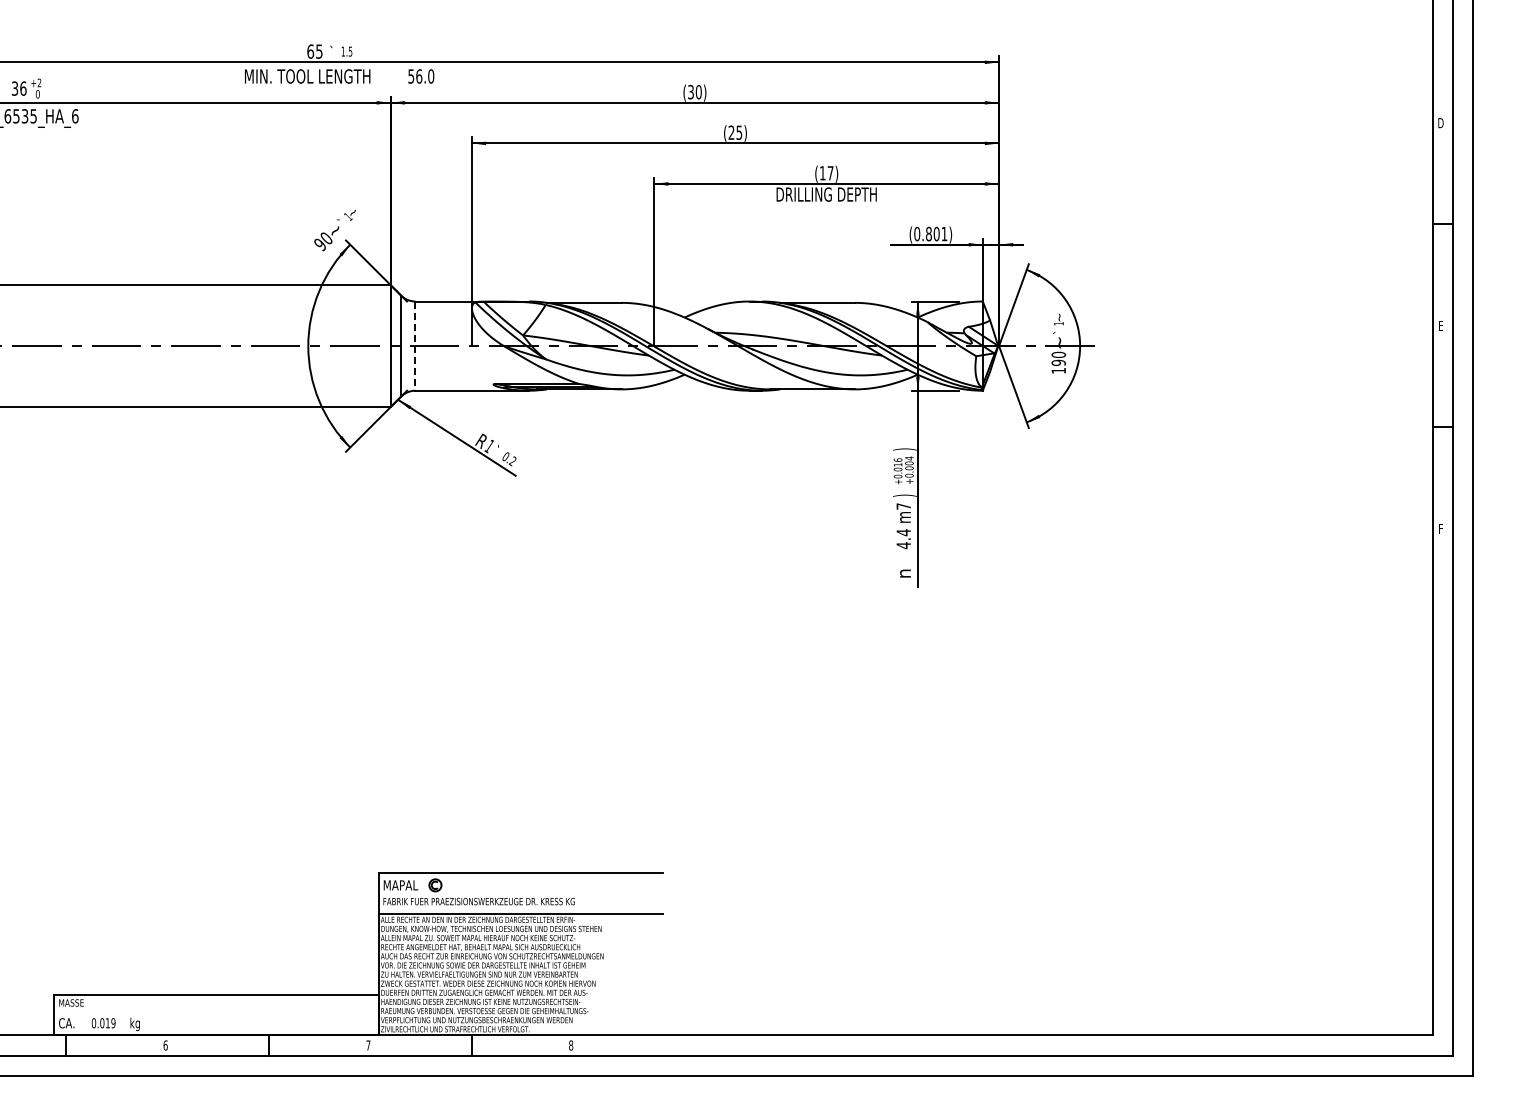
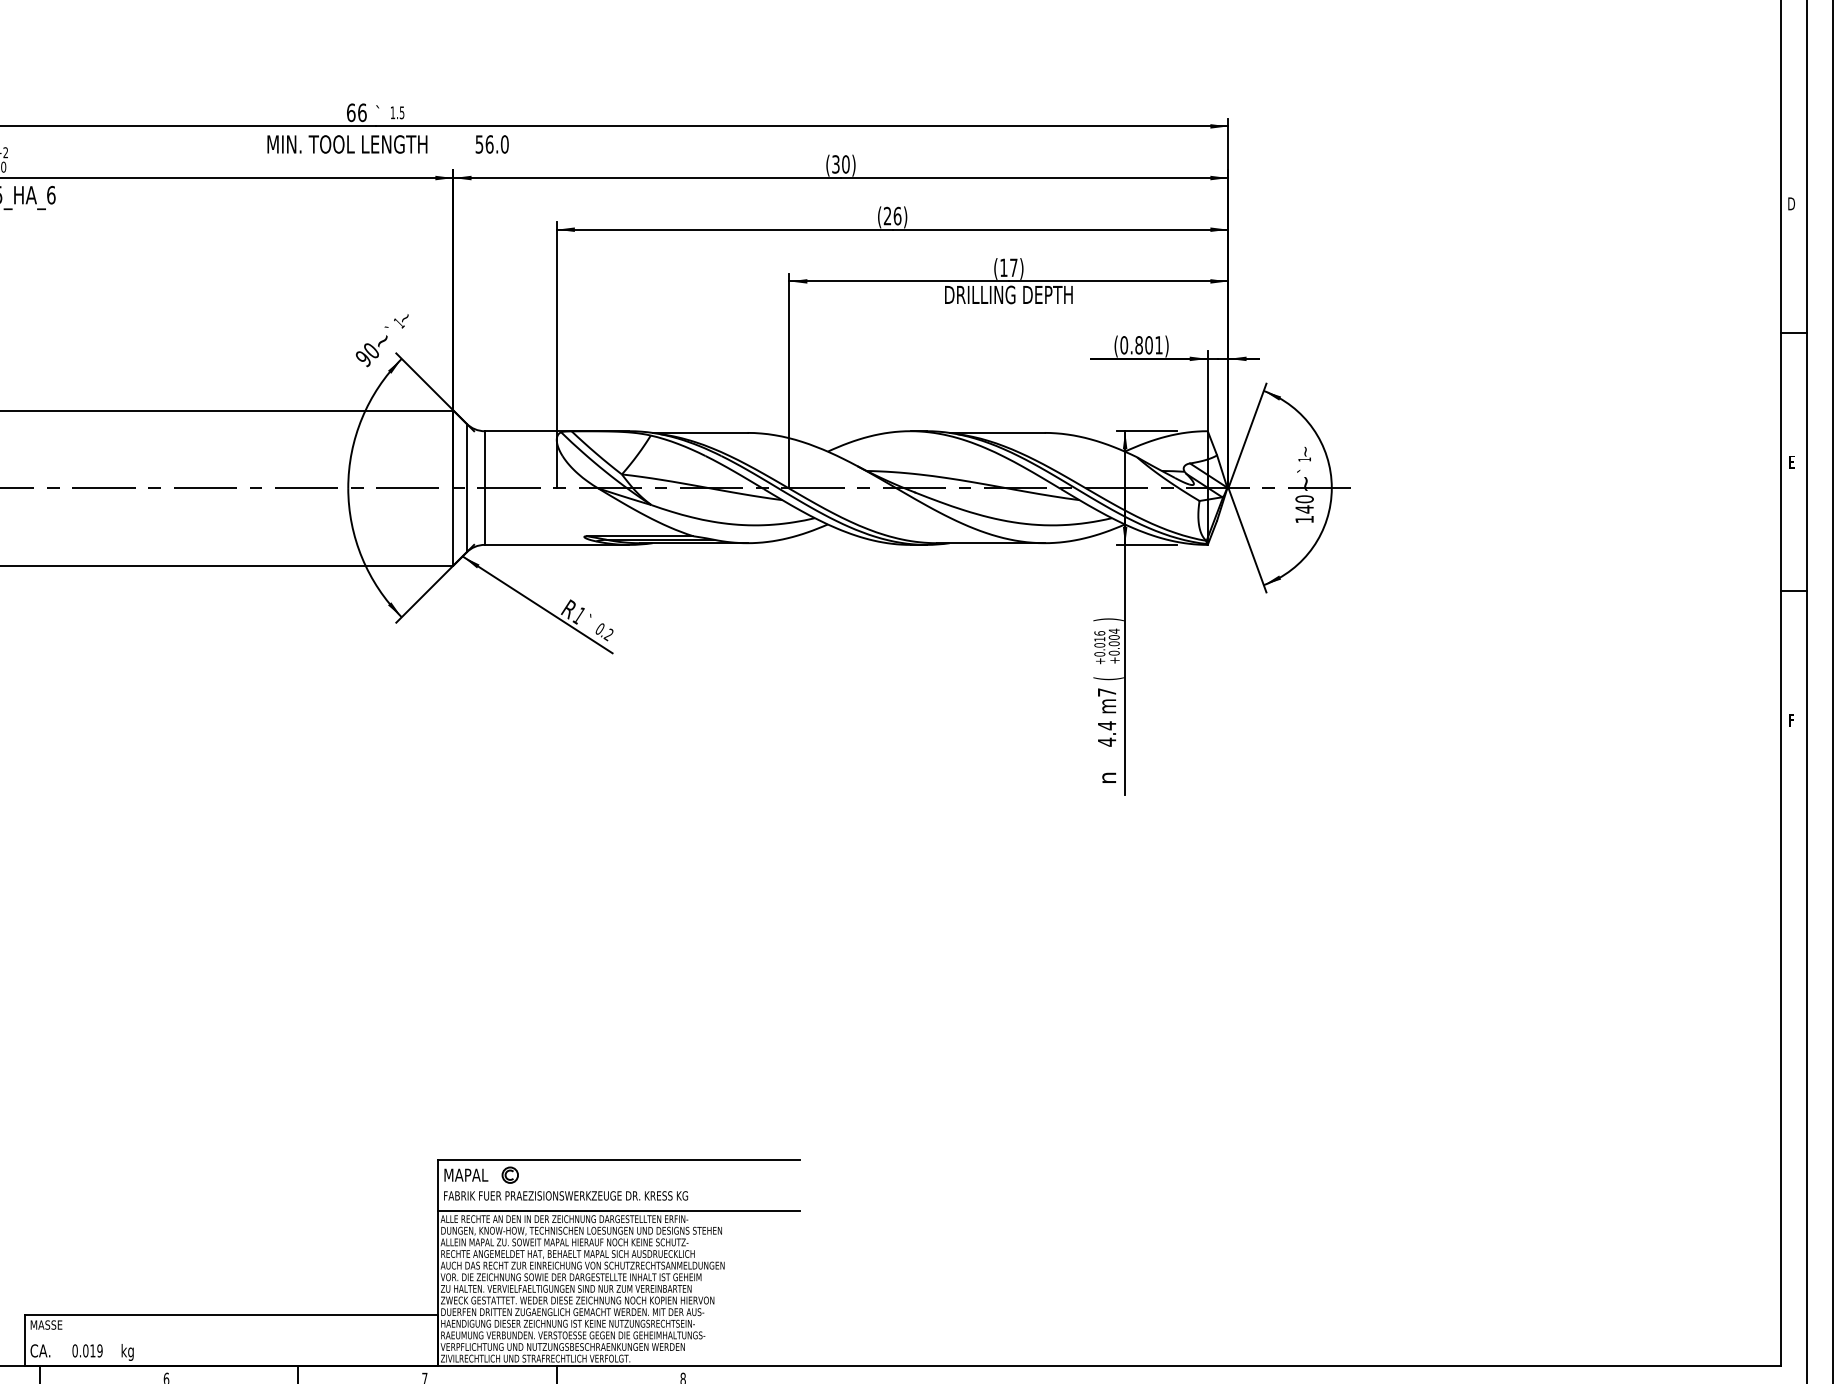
text: (319, 51) -> (362, 112), 65 -> 66
text: (739, 132) -> (897, 215), (25) -> (26)
line: (415, 346) -> (484, 488), dashed -> solid
text: (1058, 362) -> (1304, 508), 190 -> 140
text: (904, 495) -> (1107, 678), ) -> (

